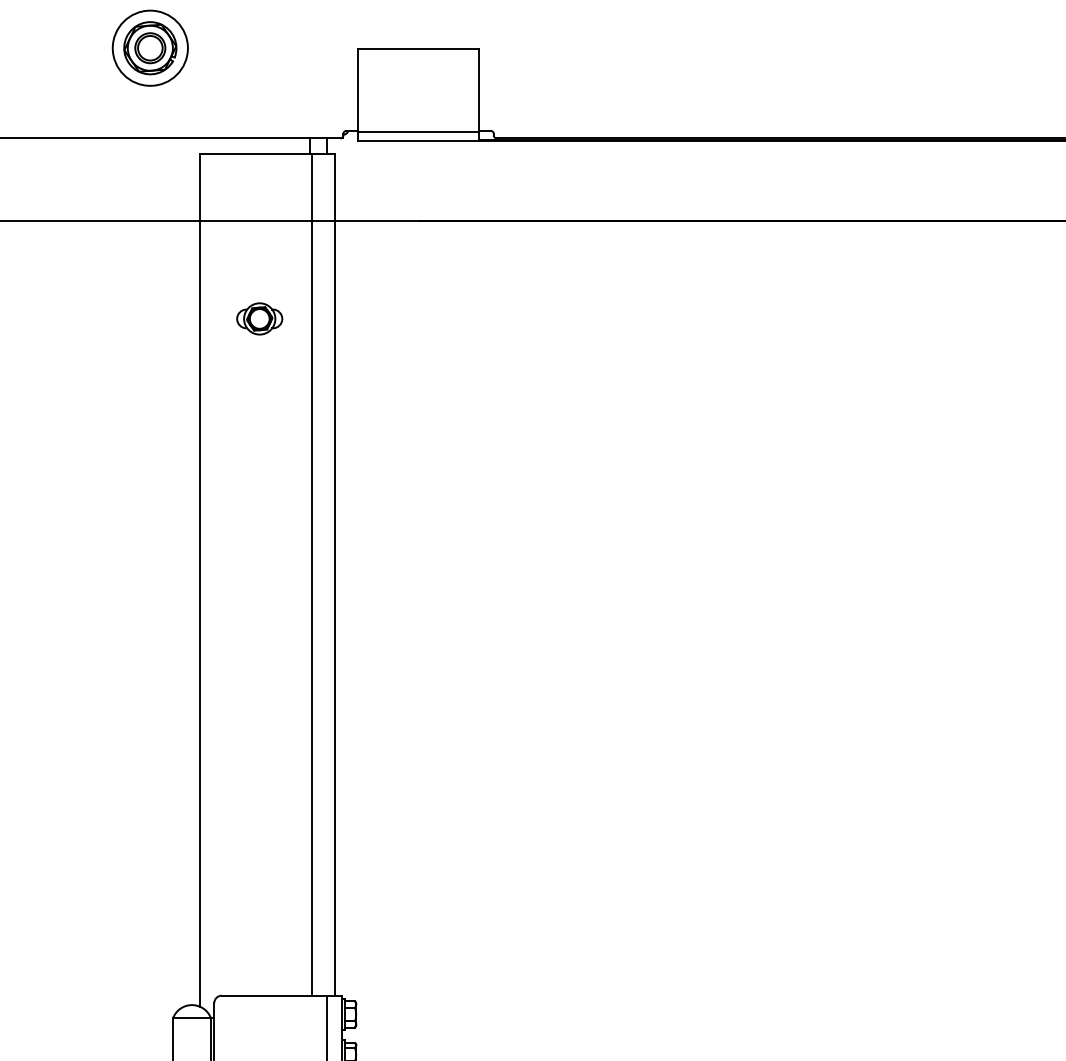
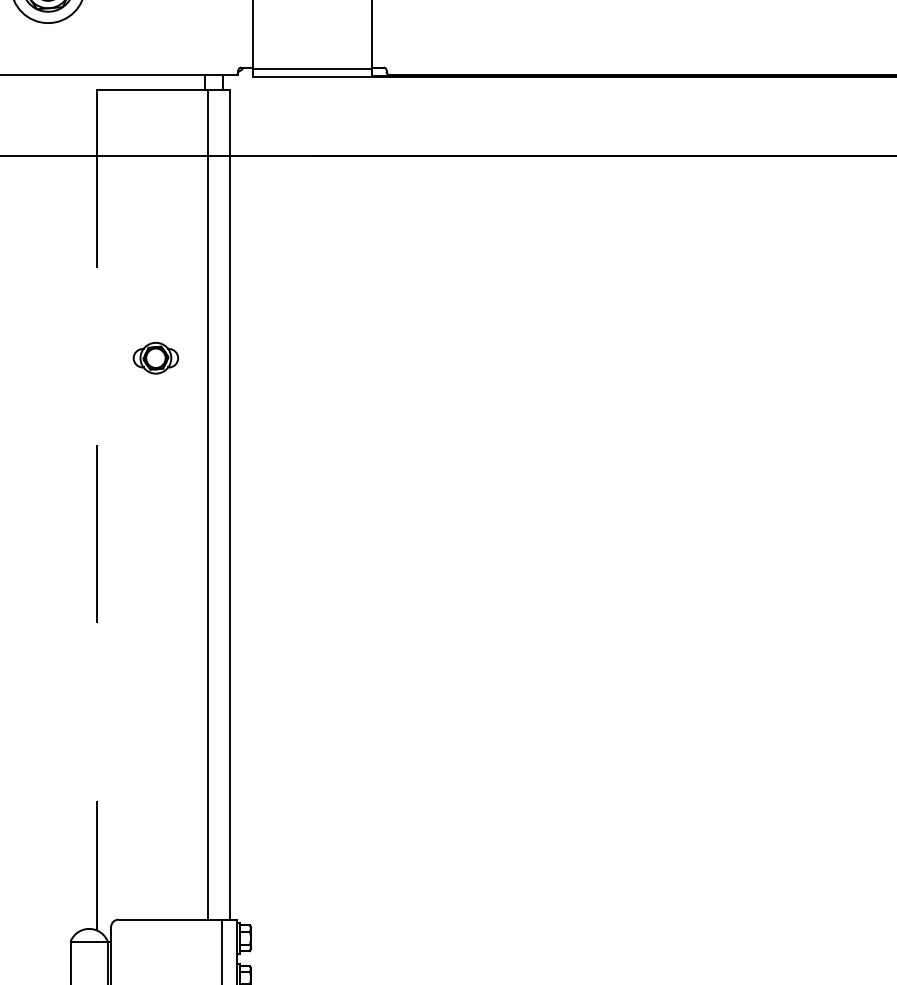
part: (259, 318) -> (155, 357), moved
line: (199, 580) -> (96, 510), solid -> dashed

